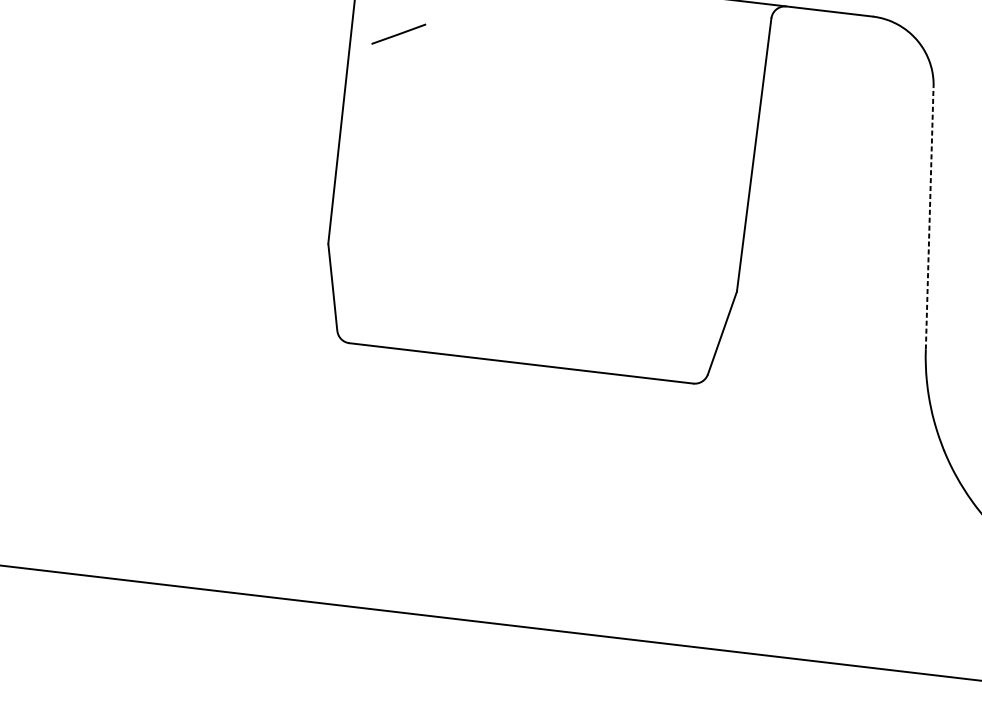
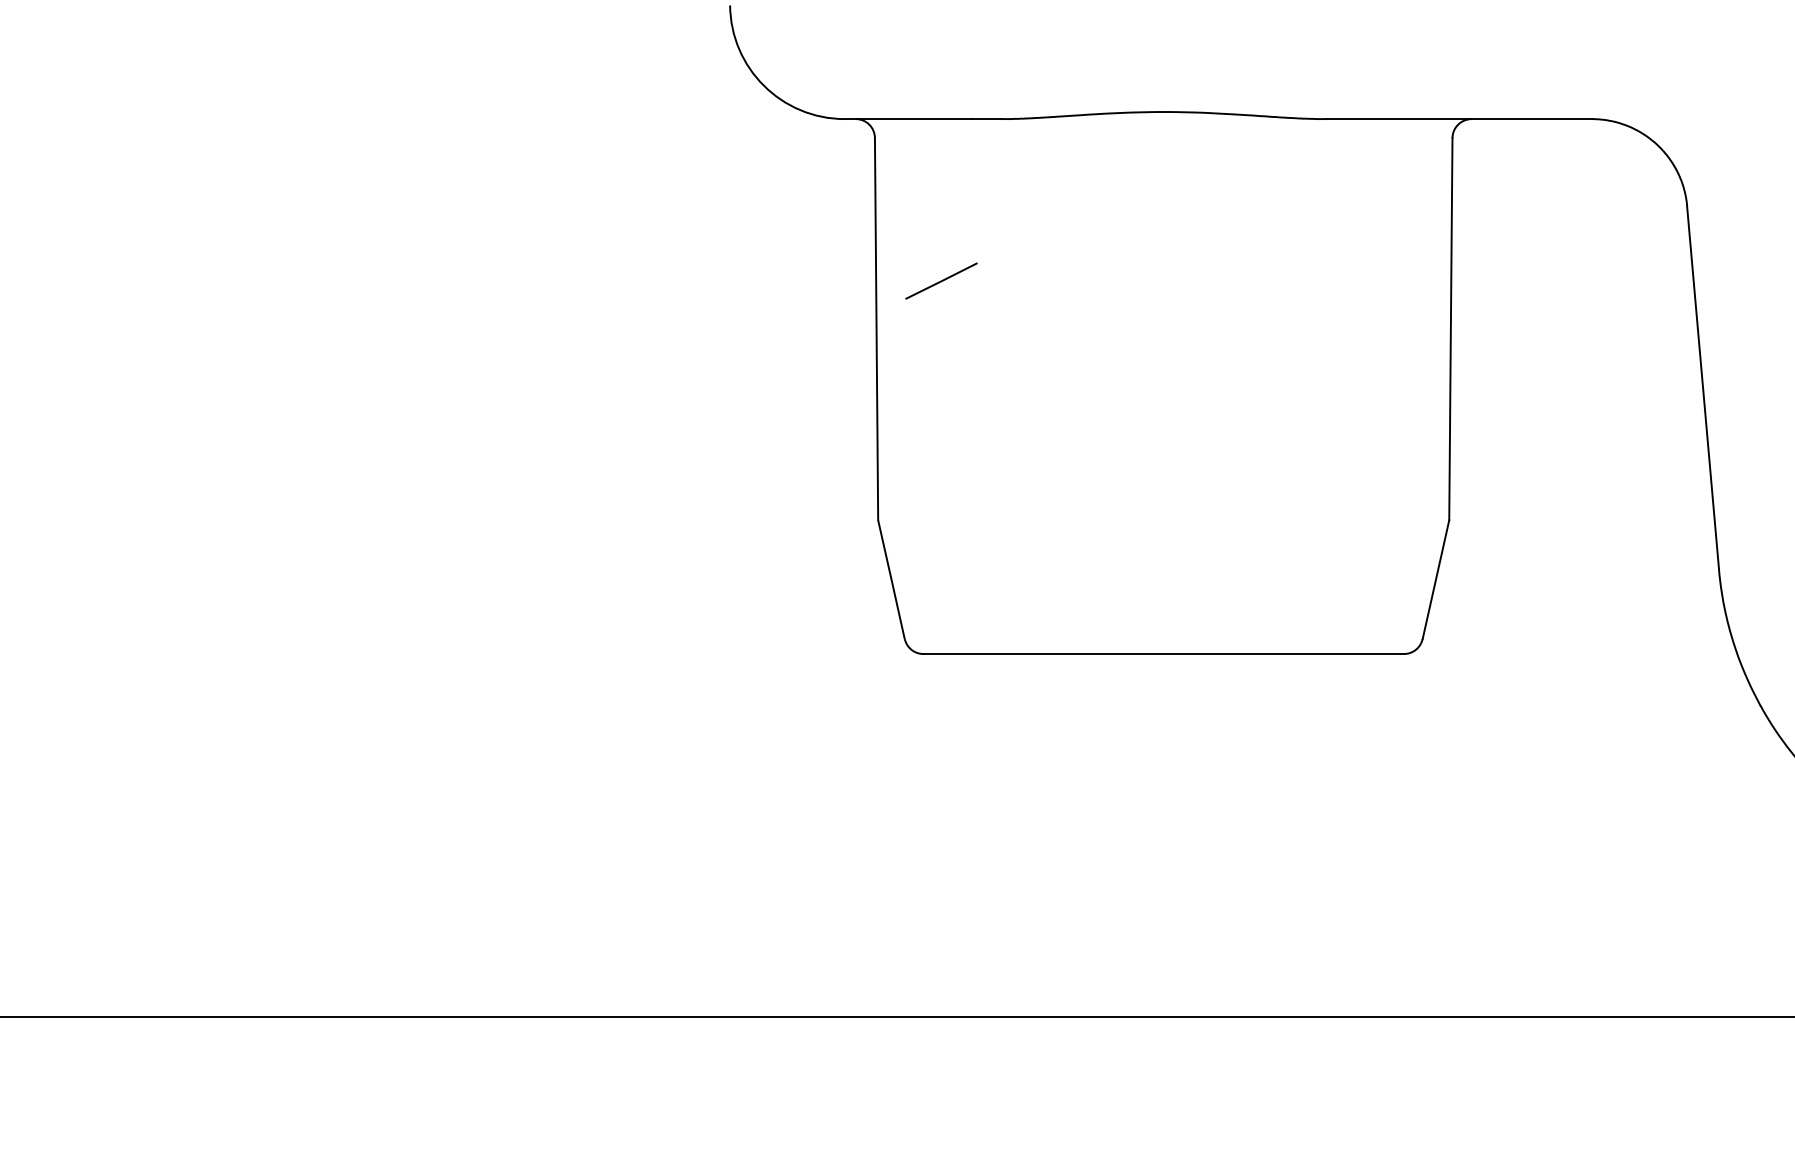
line: (398, 33) -> (941, 280), moved
line: (930, 218) -> (1703, 387), dashed -> solid

